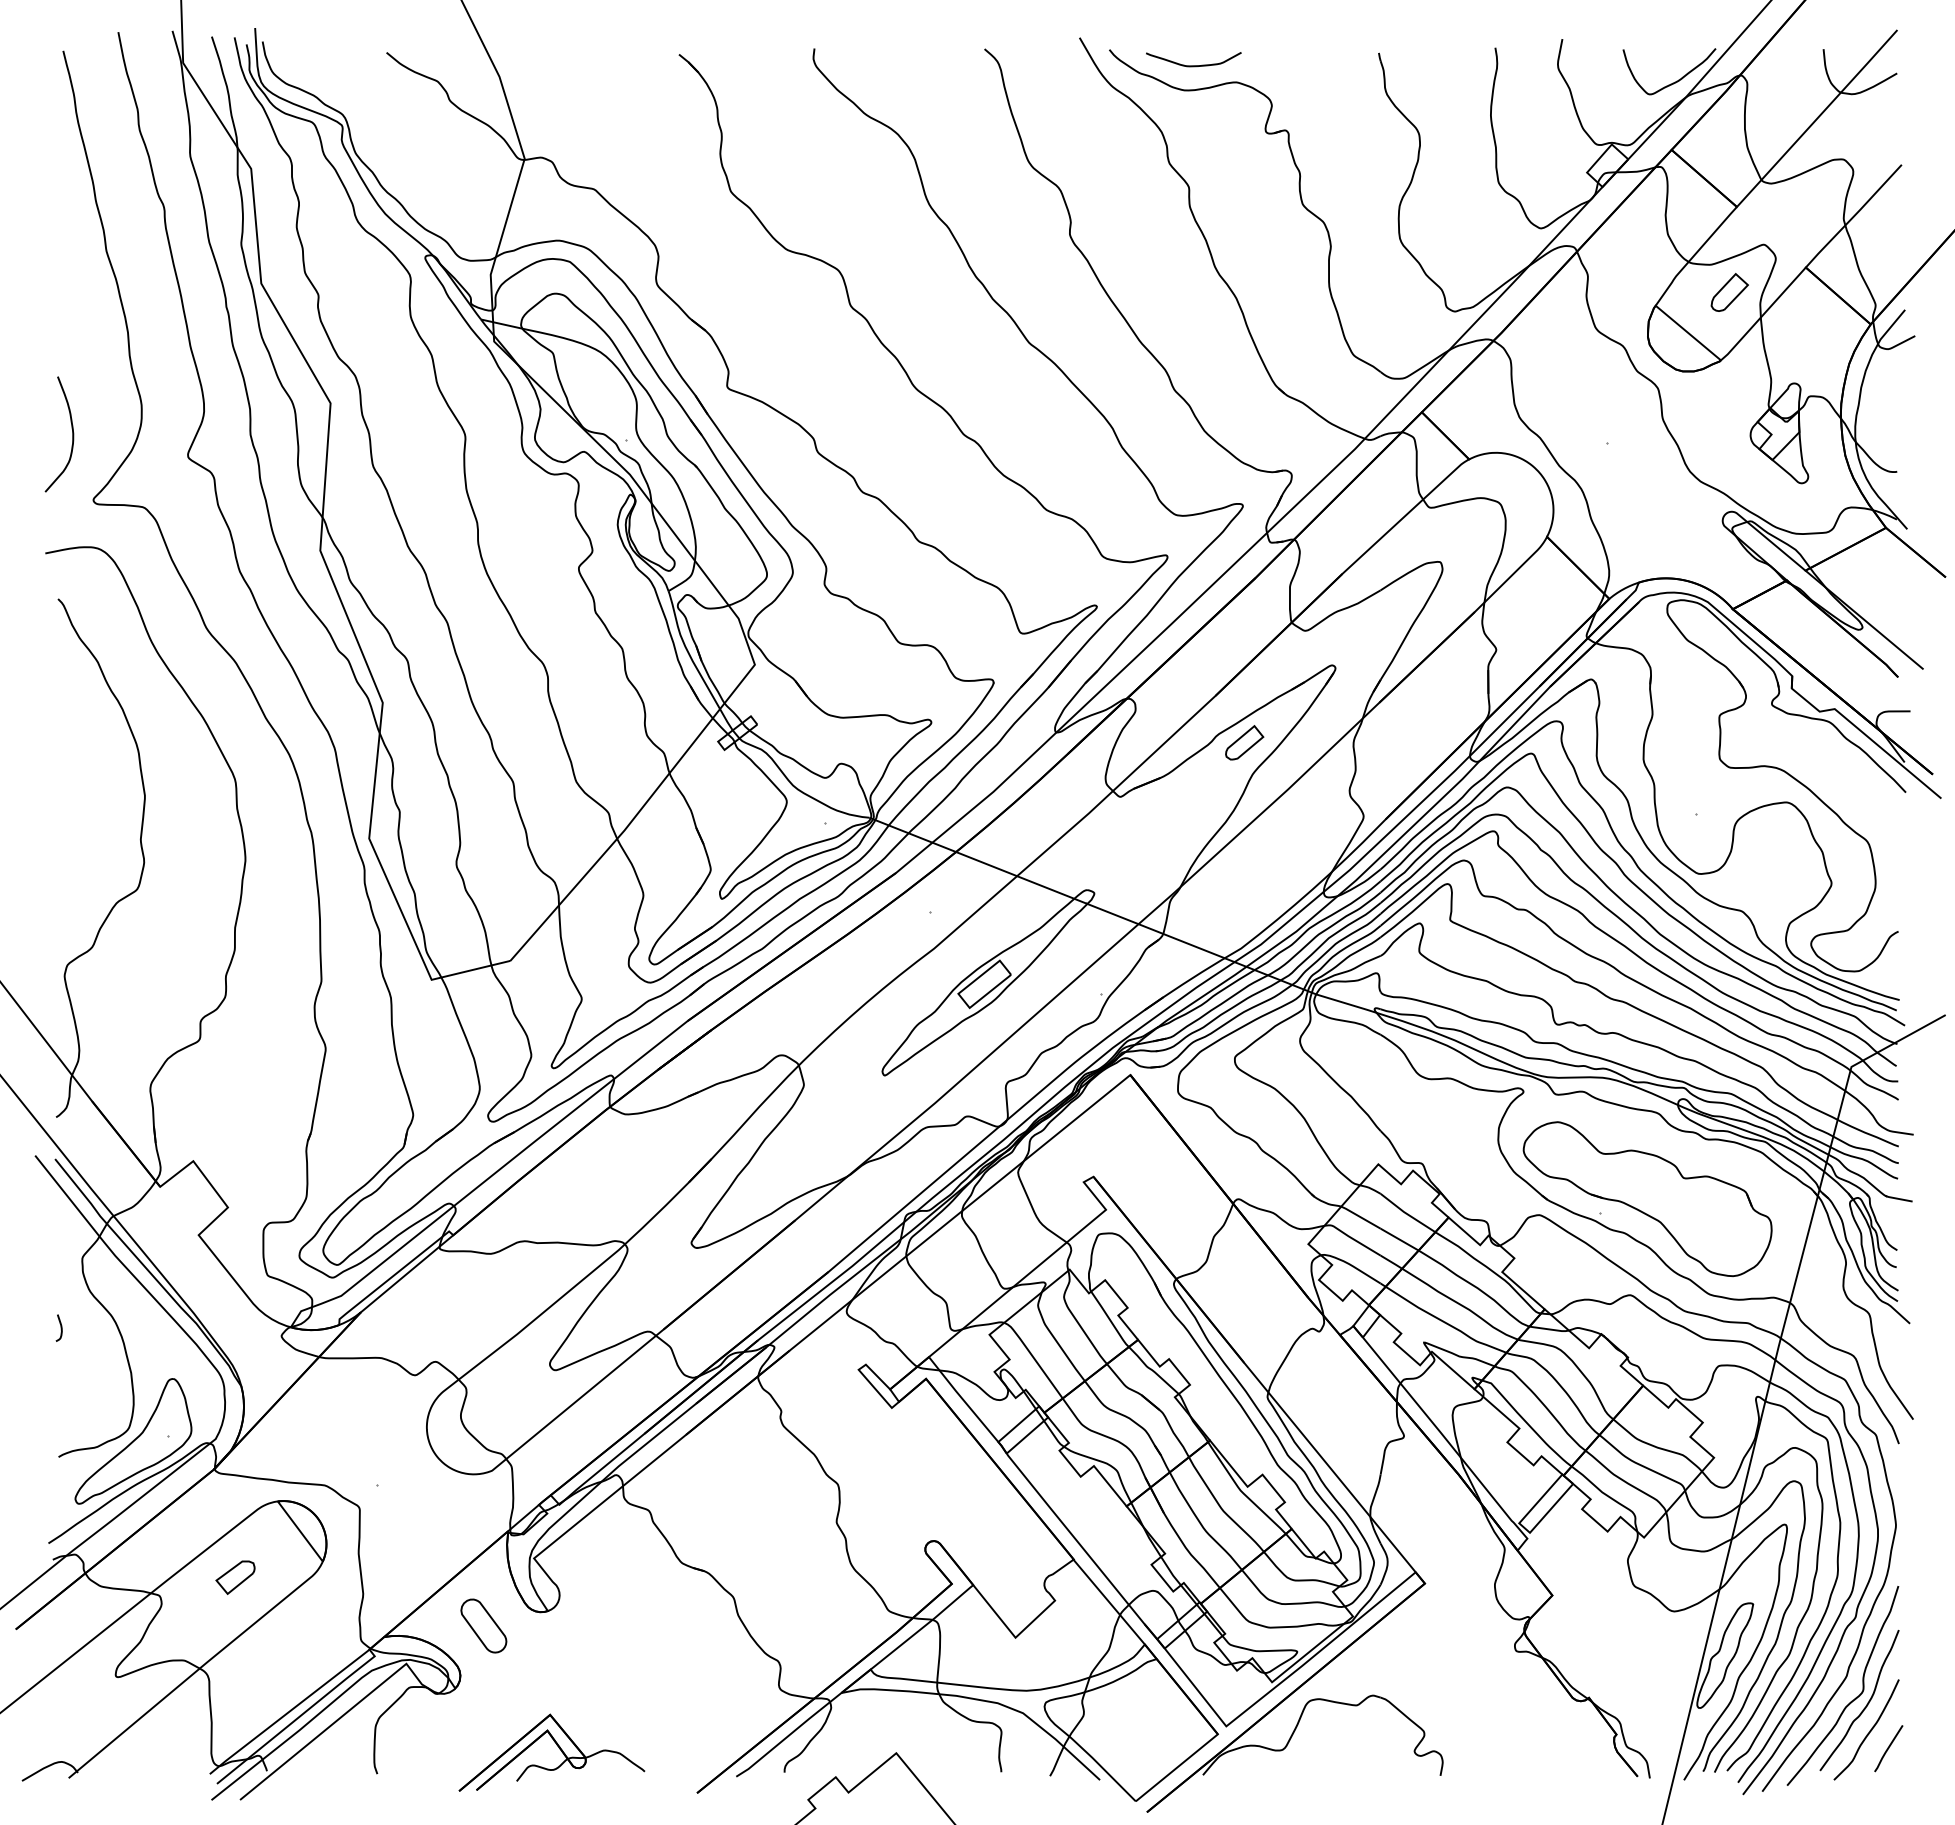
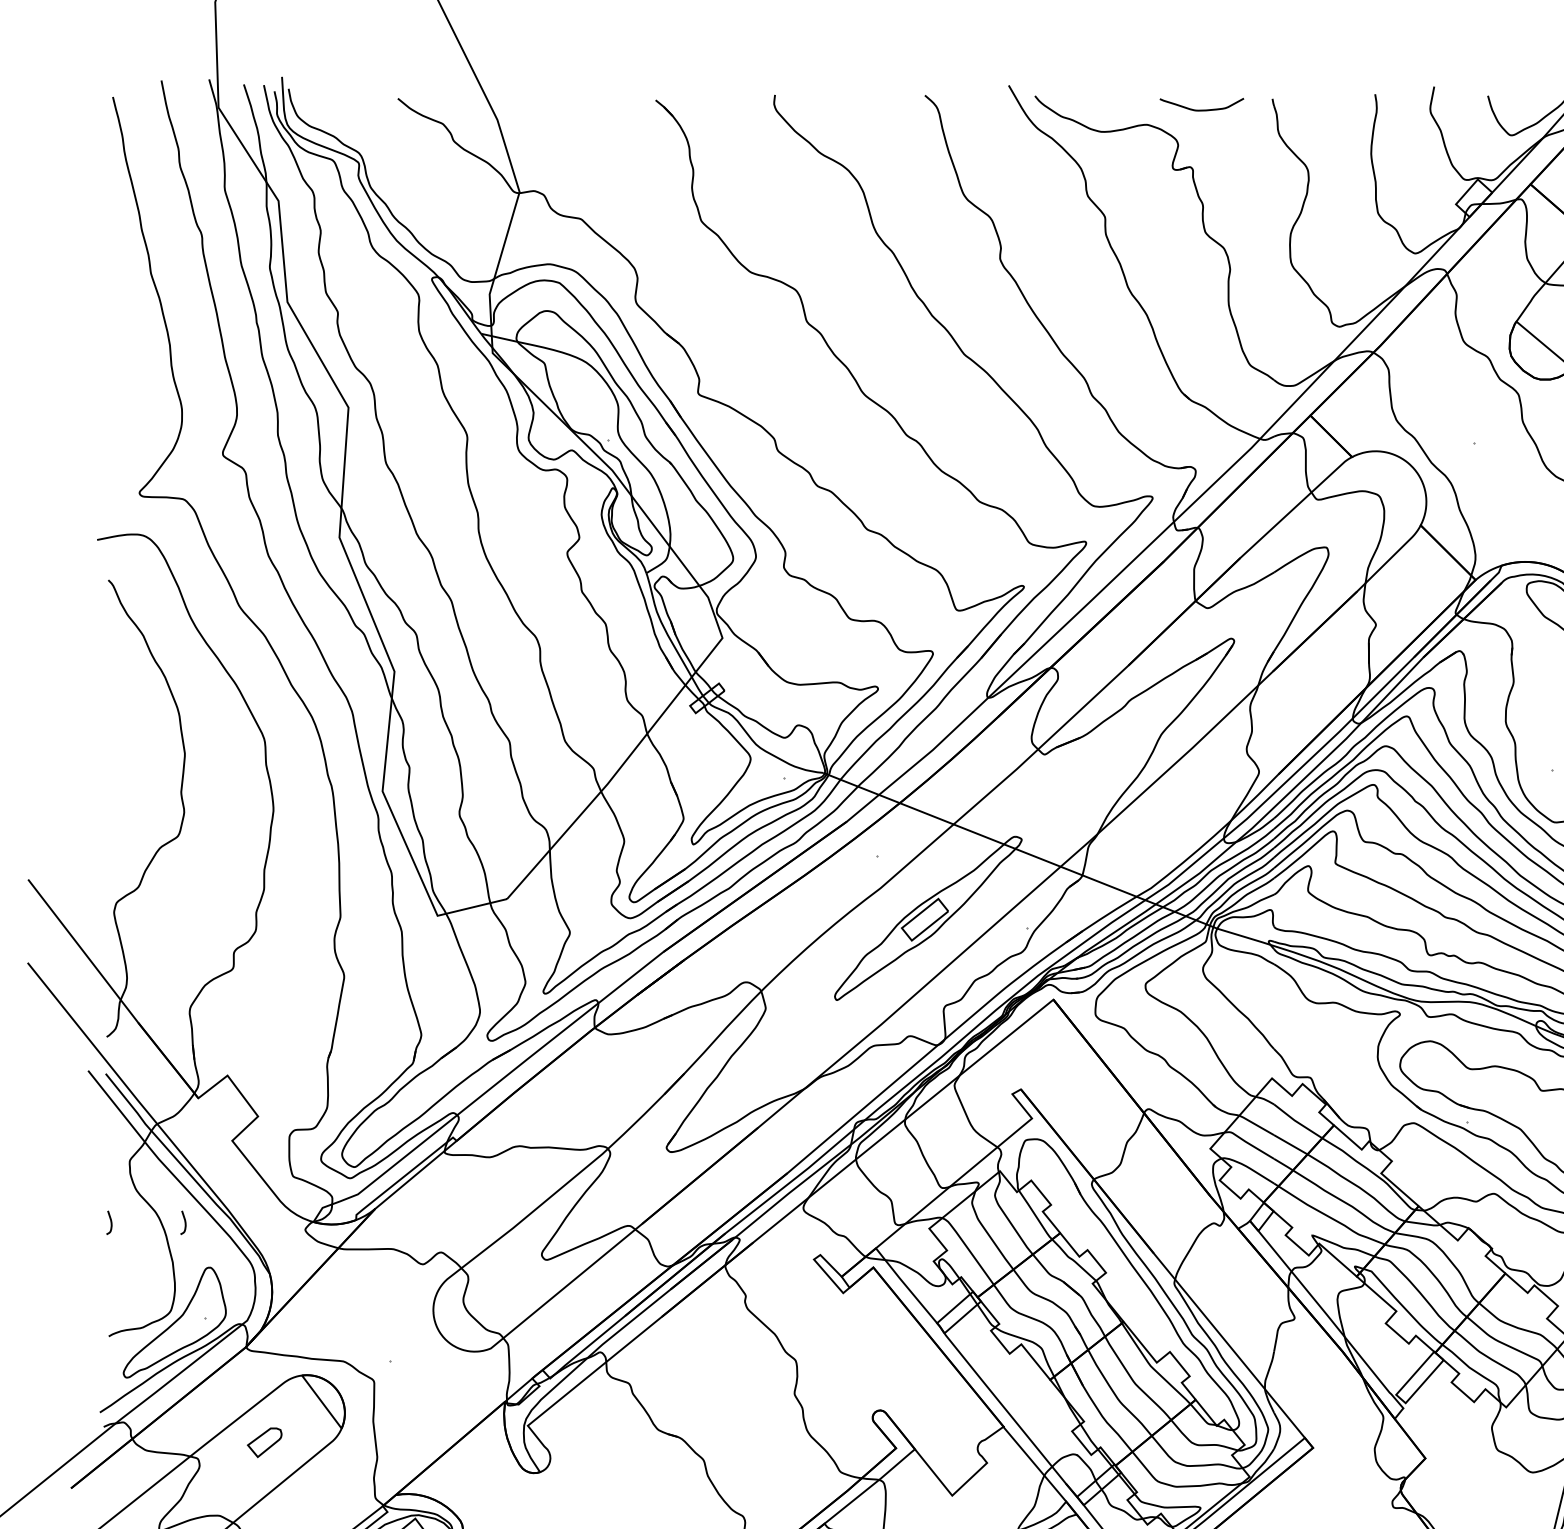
curve: (1193, 65) -> (1201, 109), moved
curve: (72, 434) -> (121, 435), removed
part: (1244, 742) -> (1154, 706), removed
curve: (144, 1327) -> (184, 1222), added
part: (483, 1625) -> (483, 1484), removed

